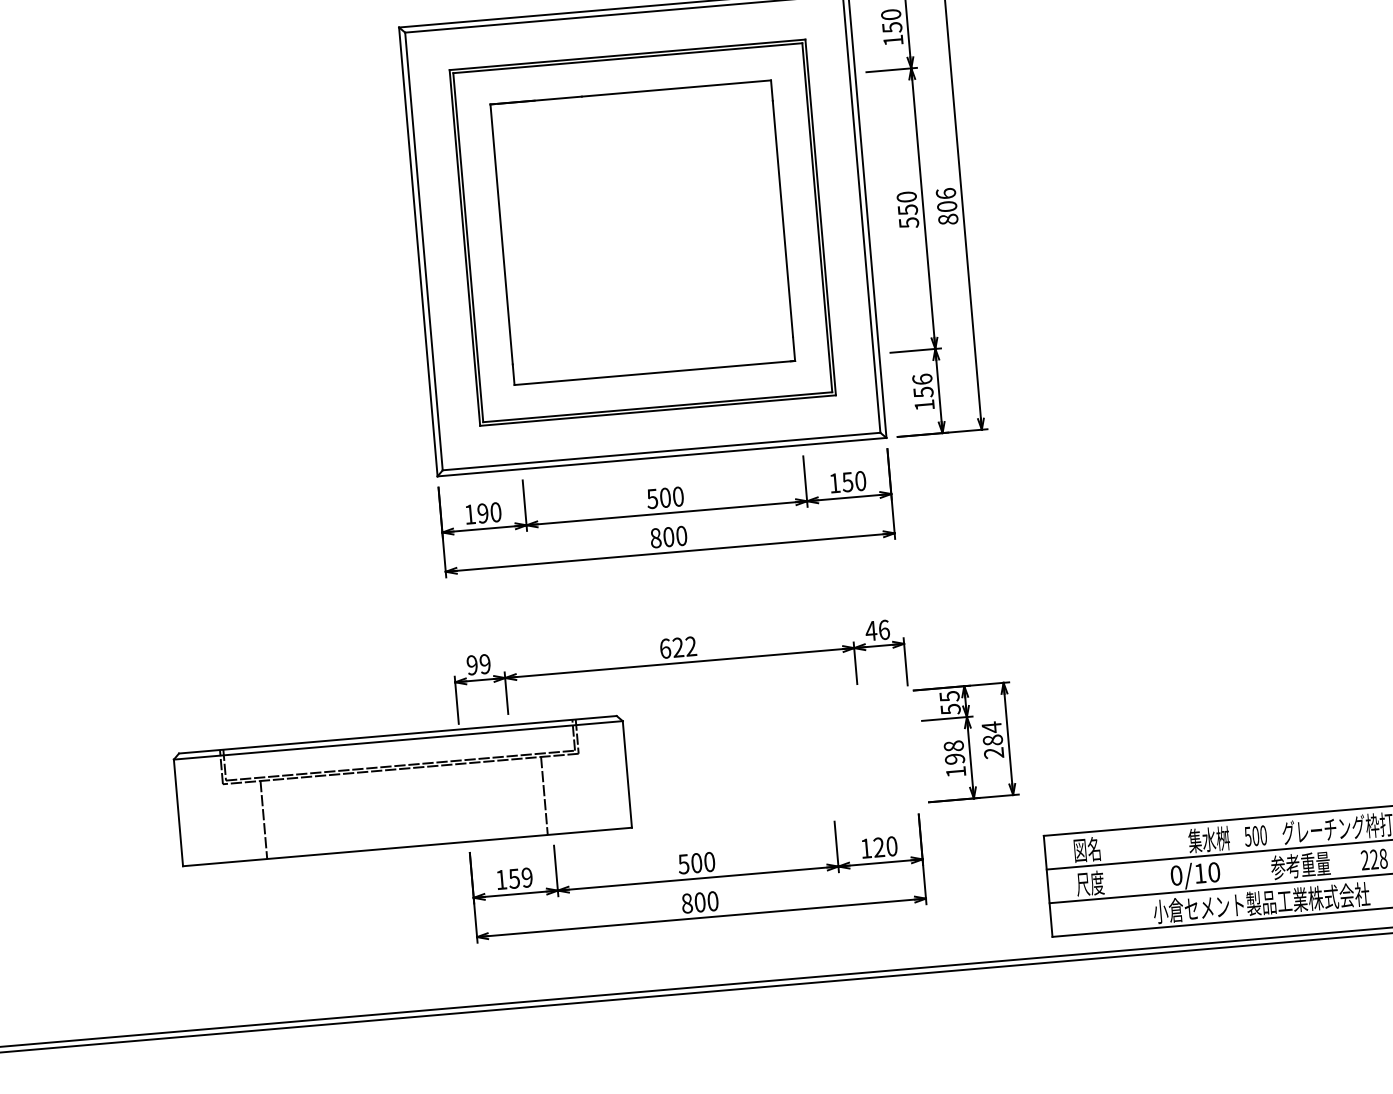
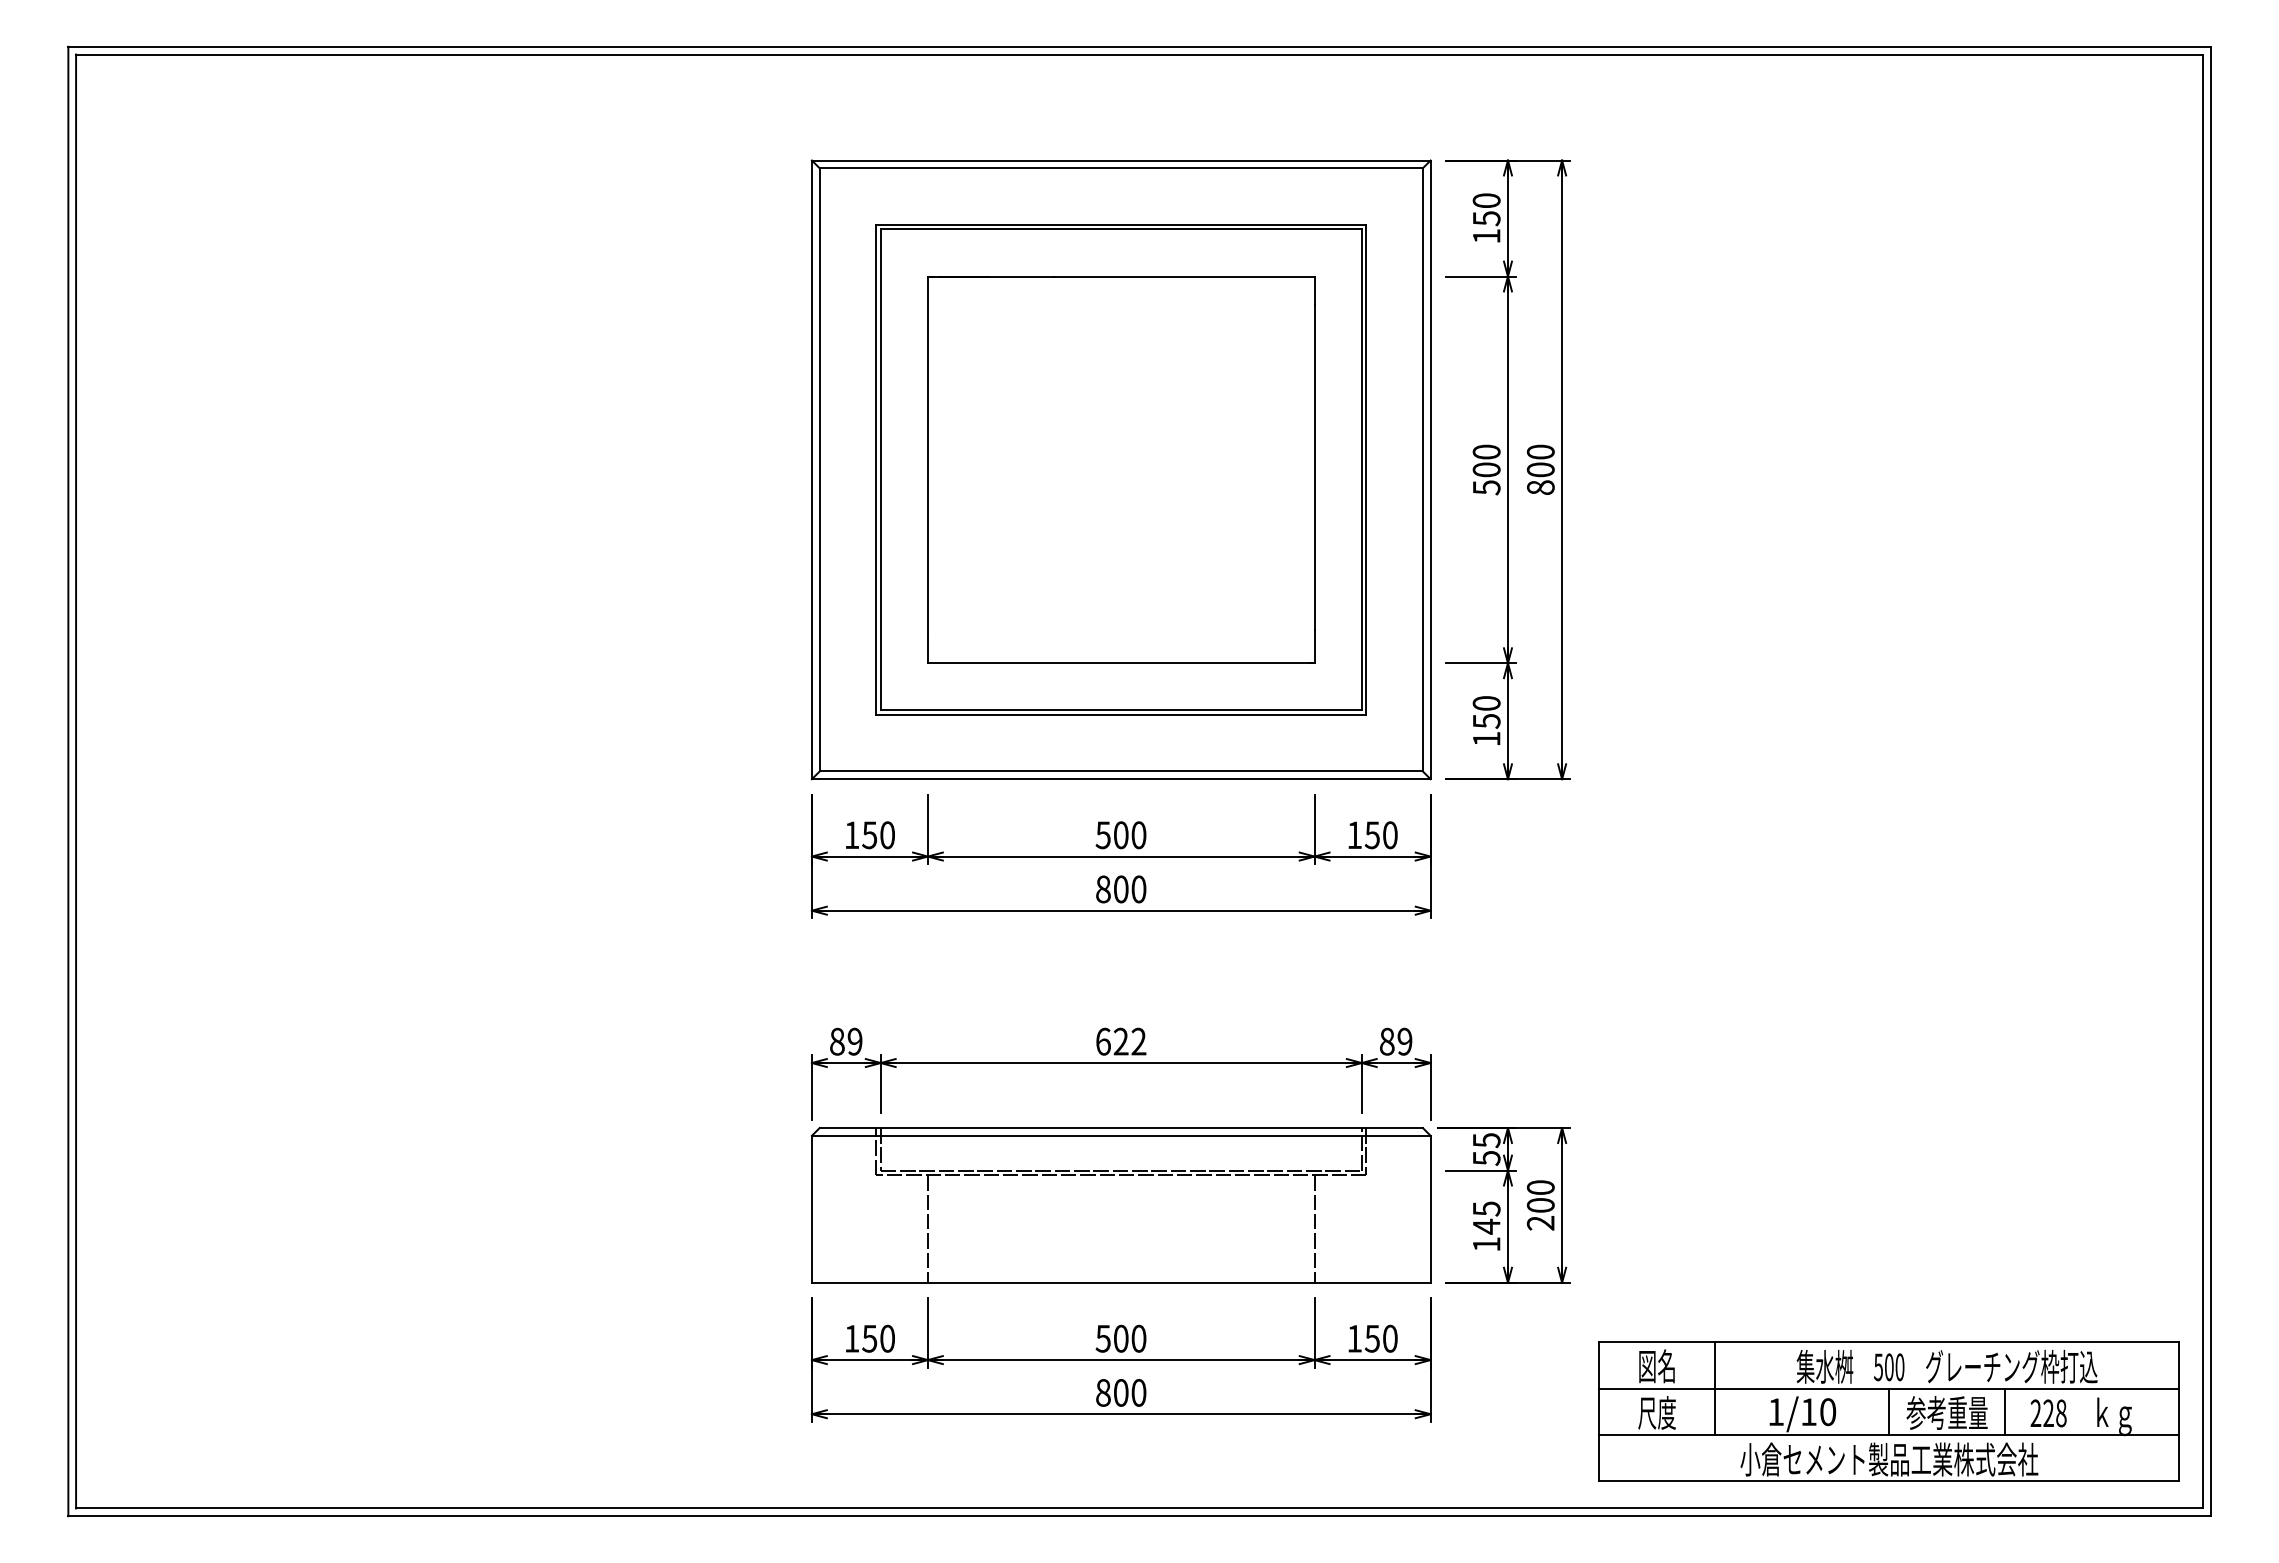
text: (945, 193) -> (1540, 451), 806 -> 800
text: (907, 209) -> (1486, 469), 550 -> 500
text: (922, 379) -> (1486, 703), 156 -> 150
text: (482, 513) -> (869, 835), 190 -> 150
text: (877, 630) -> (1395, 1041), 46 -> 89
text: (472, 665) -> (837, 1041), 99 -> 89
text: (992, 733) -> (1540, 1195), 284 -> 200
text: (954, 752) -> (1486, 1217), 198 -> 145
part: (402, 790) -> (1120, 1205), moved
text: (878, 847) -> (1371, 1338), 120 -> 150
line: (1342, 860) -> (2005, 1411), added
line: (1131, 862) -> (1715, 1388), added
line: (1258, 868) -> (1889, 1411), added
text: (1176, 875) -> (1776, 1412), 0/10 -> 1/10
text: (527, 877) -> (887, 1338), 159 -> 150

